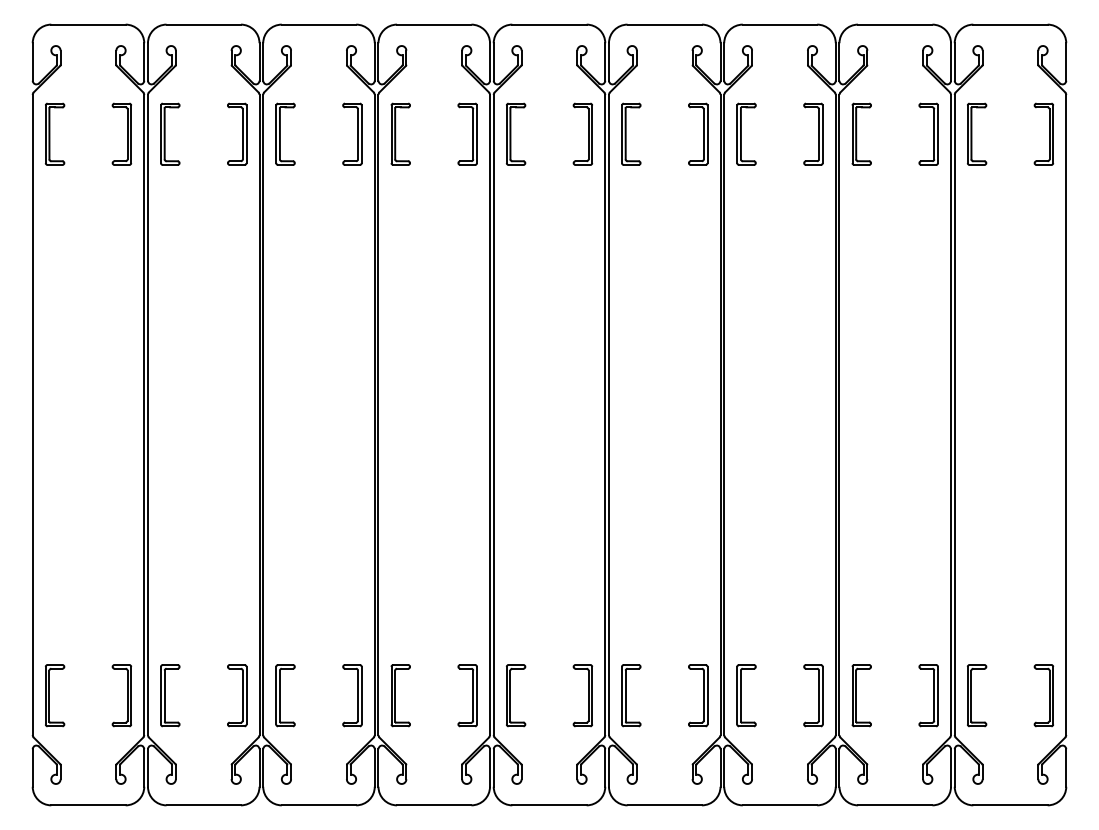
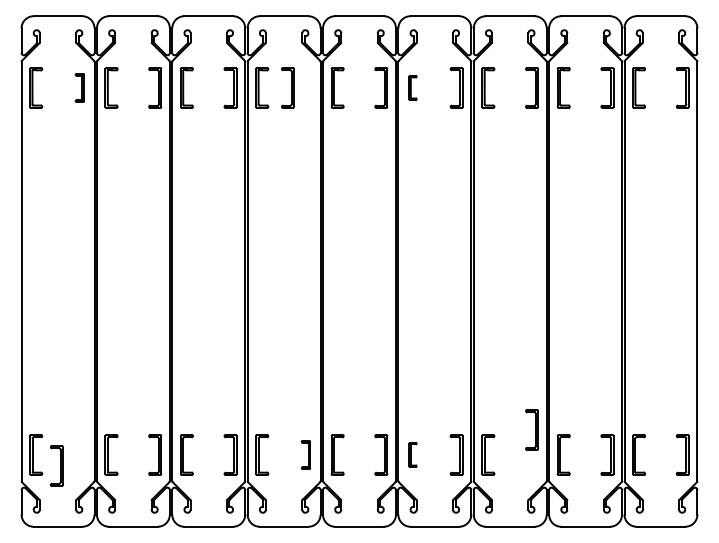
part: (121, 133) -> (79, 87), size x0.7
part: (466, 133) -> (287, 87), moved
part: (630, 133) -> (412, 87), size x0.6
part: (121, 694) -> (56, 465), moved
part: (466, 694) -> (305, 454), size x0.7
part: (630, 694) -> (412, 454), size x0.6
part: (812, 694) -> (531, 429), moved

